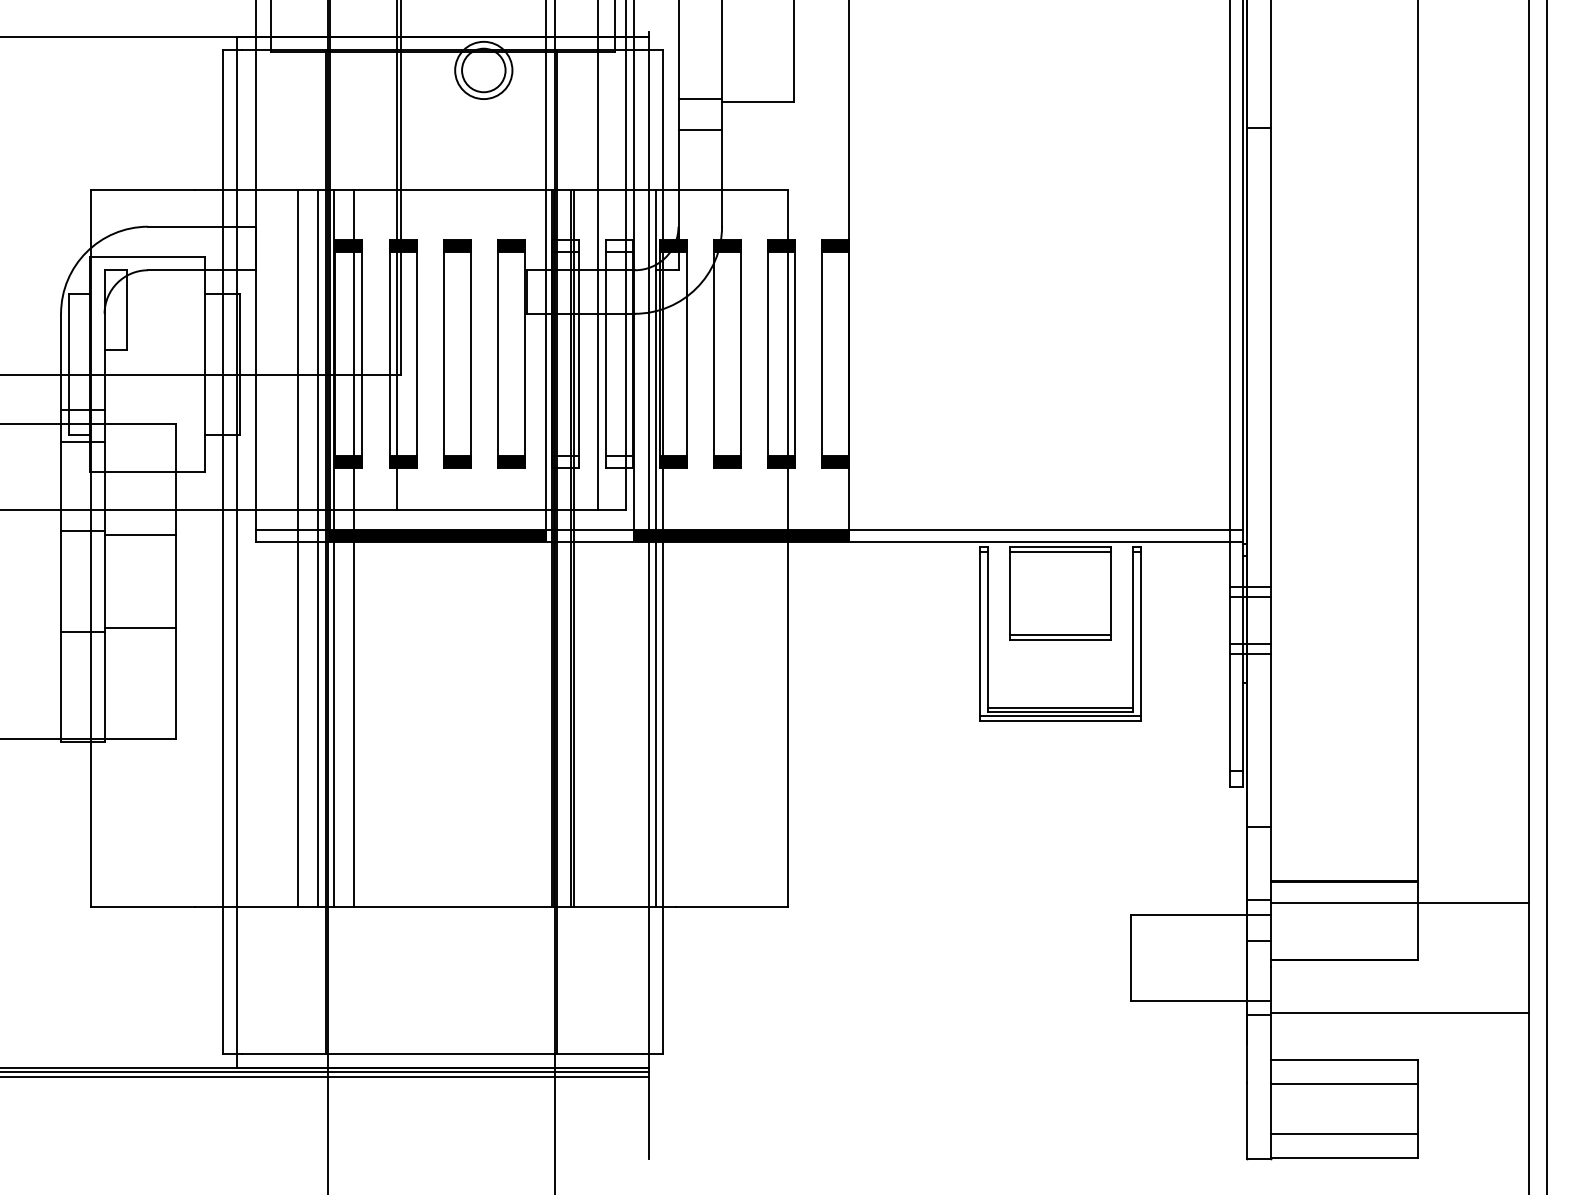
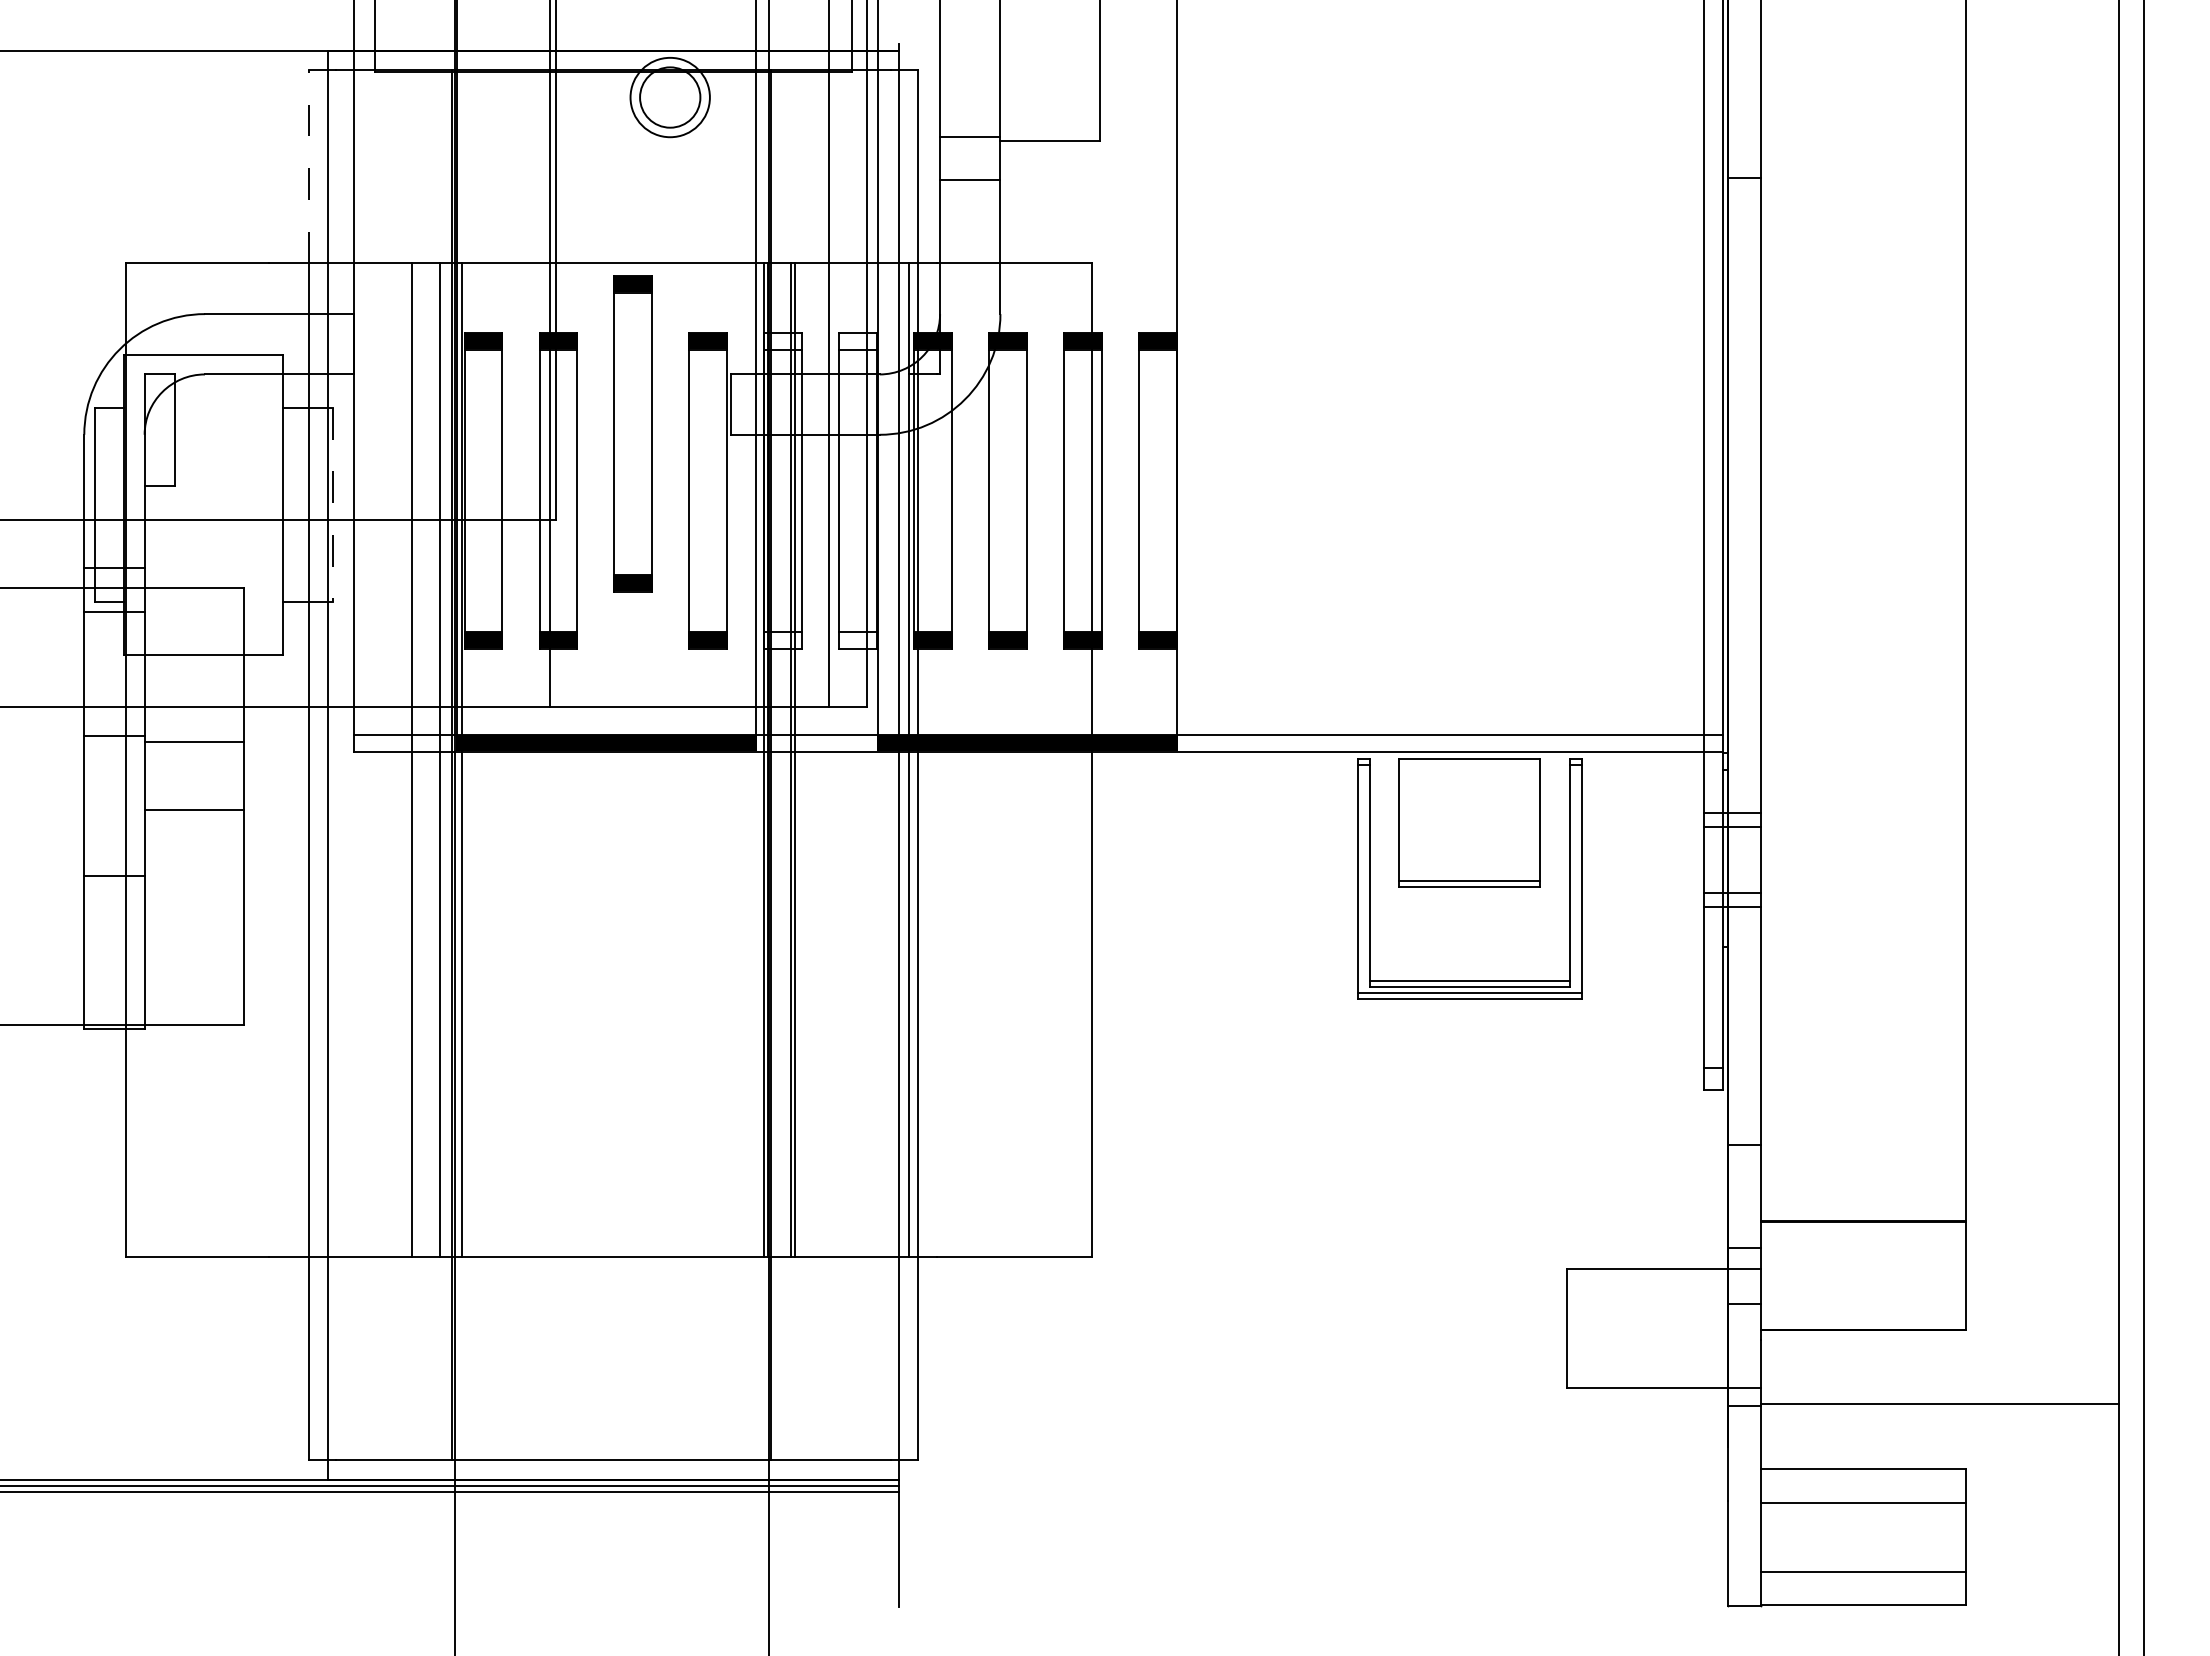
line: (222, 120) -> (308, 166), solid -> dashed
part: (456, 353) -> (632, 433), moved
line: (240, 364) -> (332, 505), solid -> dashed
line: (353, 548) -> (489, 760), removed
line: (1060, 551) -> (1469, 764), removed
line: (139, 628) -> (193, 809), moved
line: (1399, 903) -> (1939, 1251), removed

